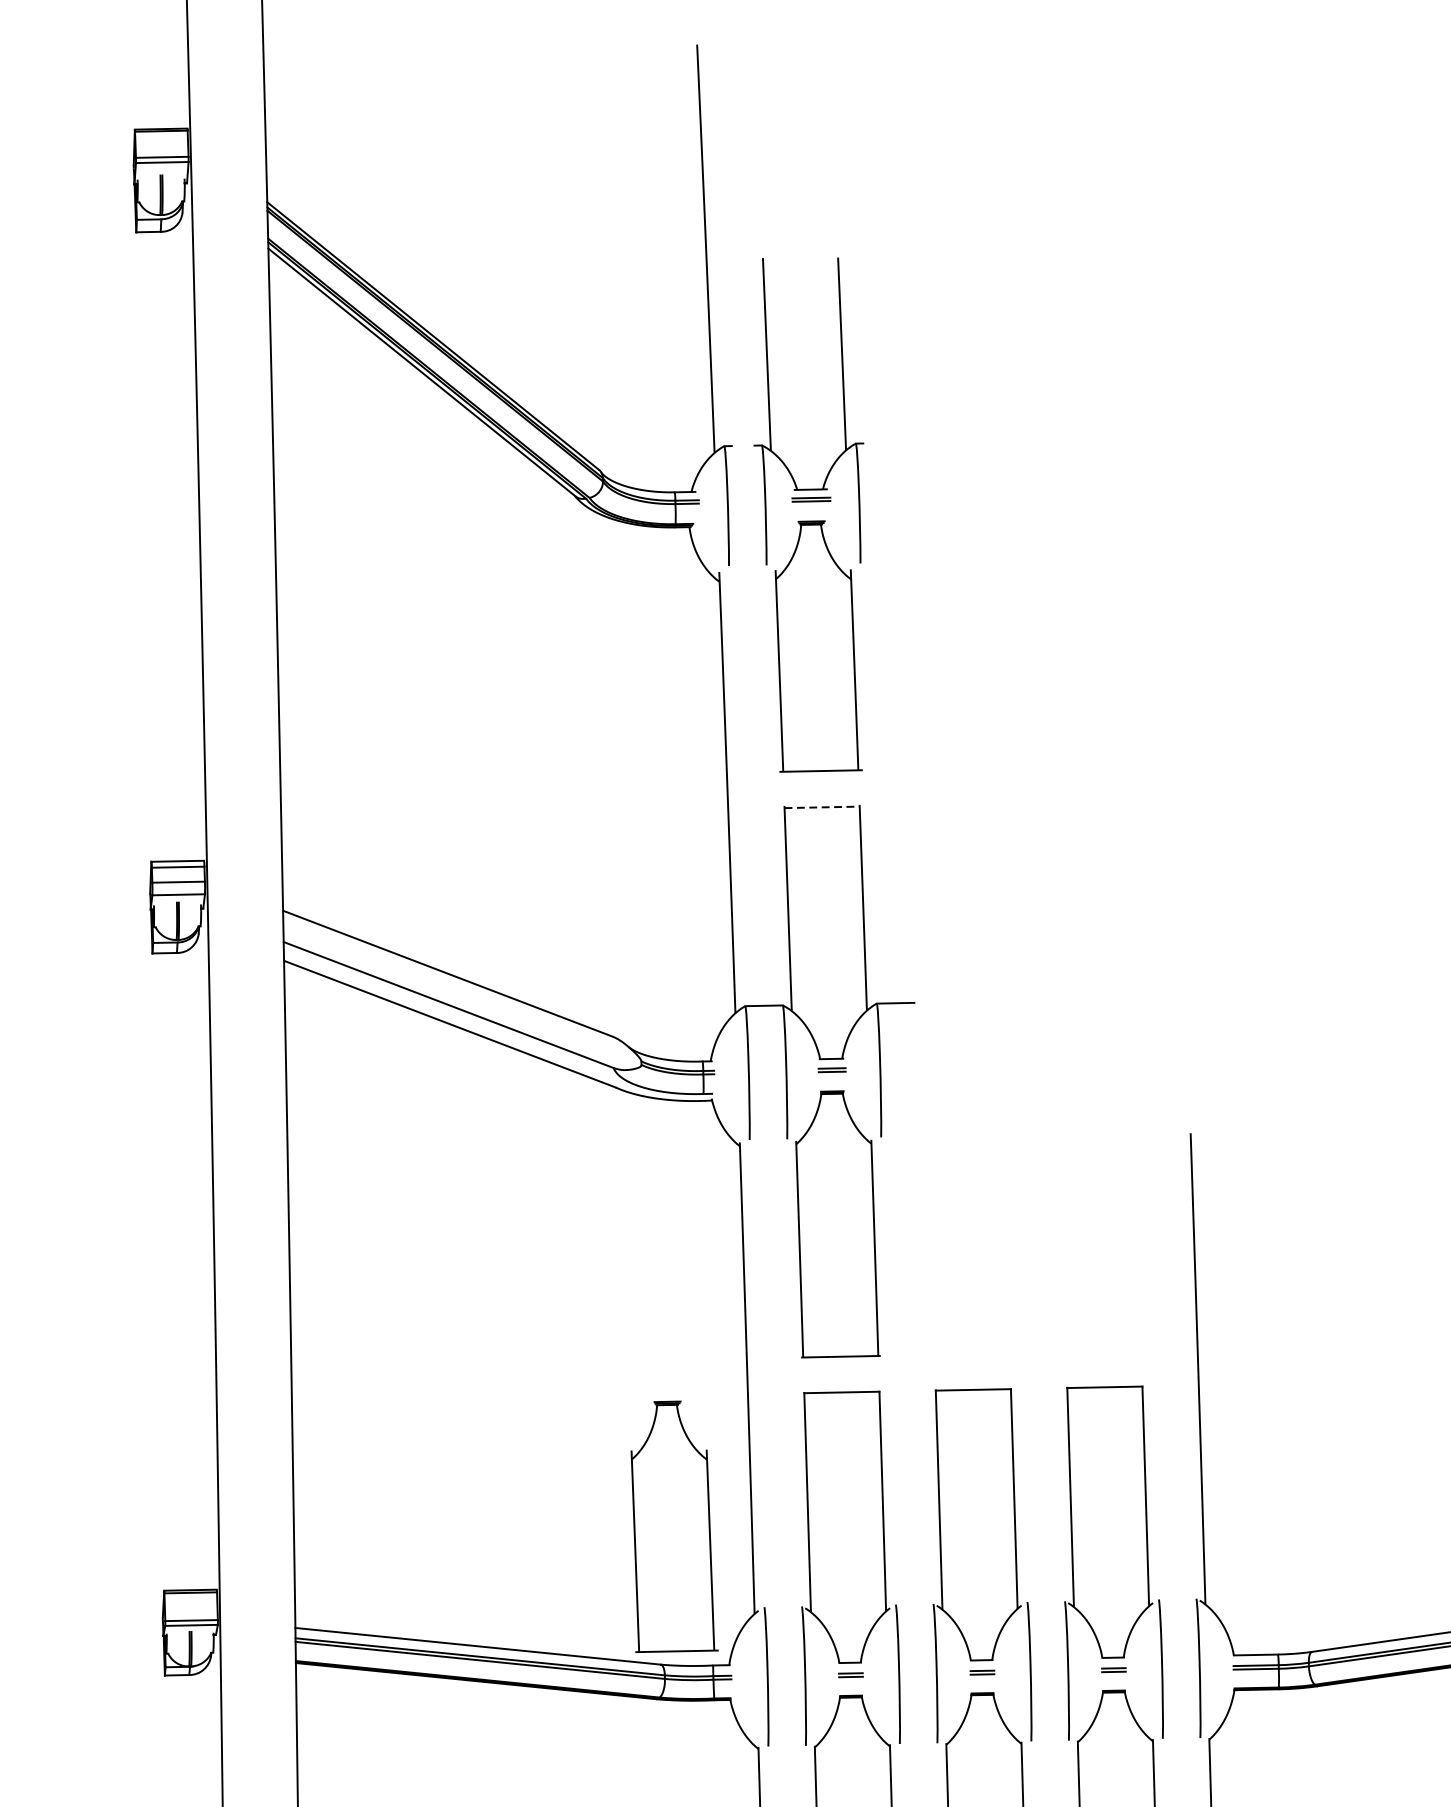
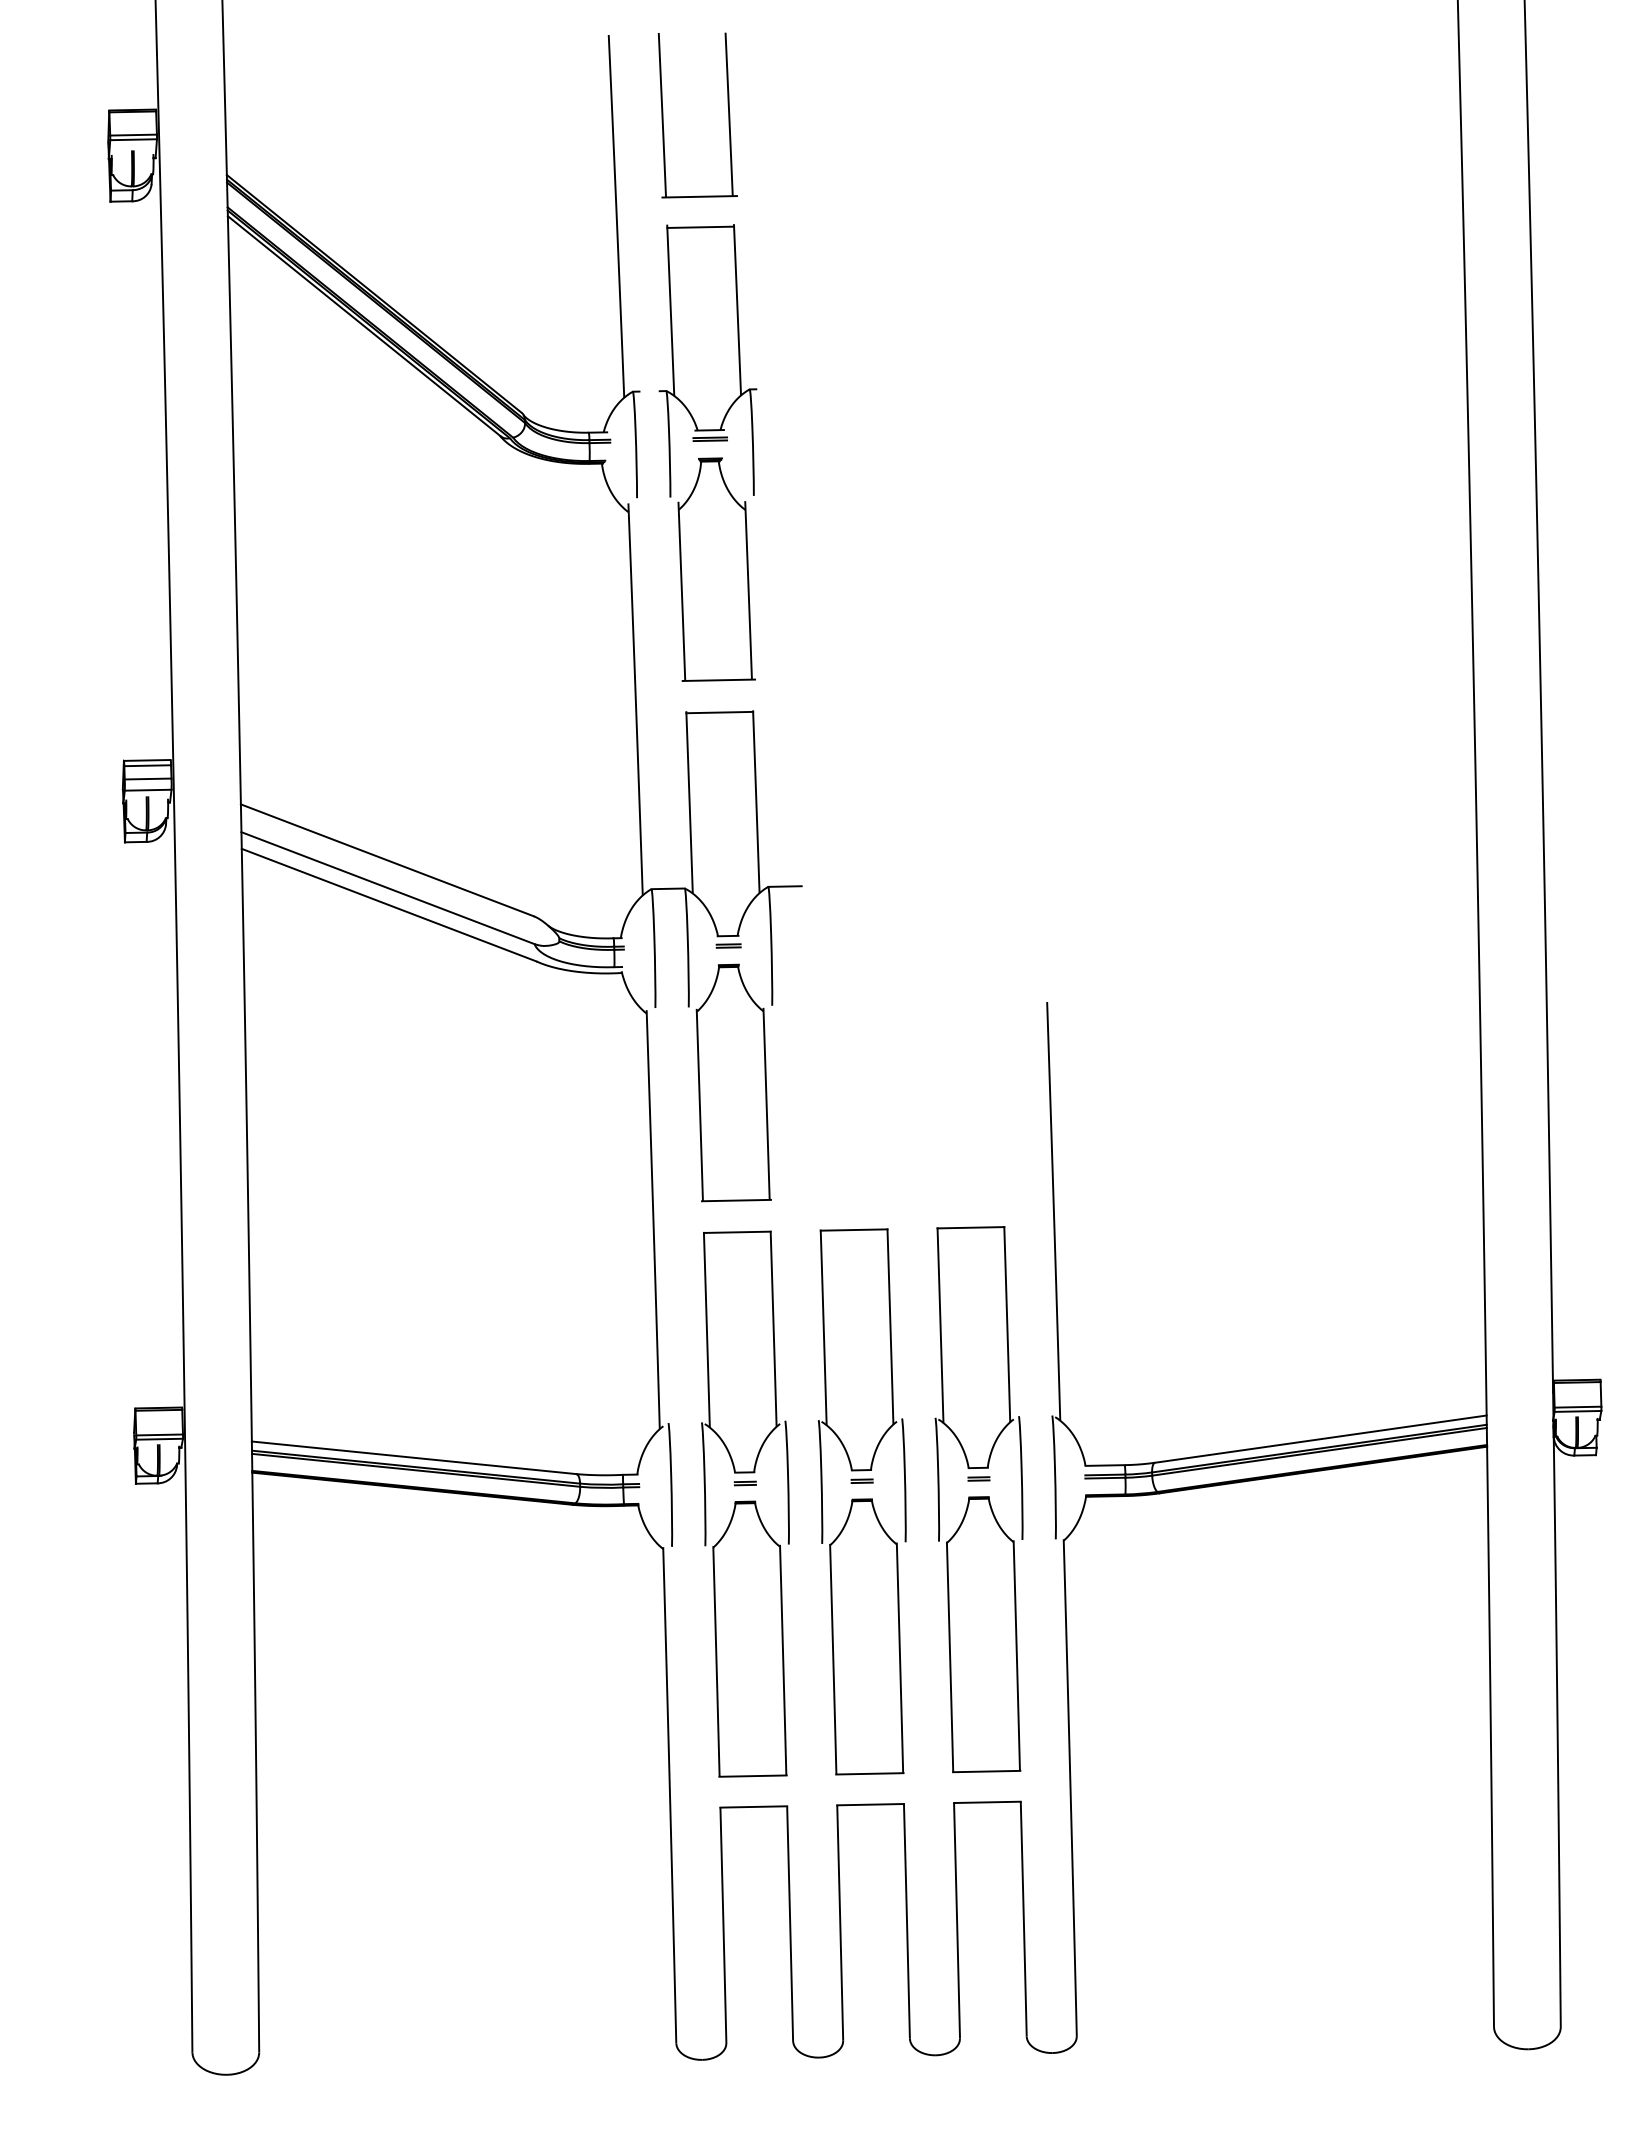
part: (831, 135) -> (728, 115), added
line: (800, 260) -> (700, 226), added
line: (822, 807) -> (720, 712), dashed -> solid
part: (674, 1526) -> (588, 1351), removed

